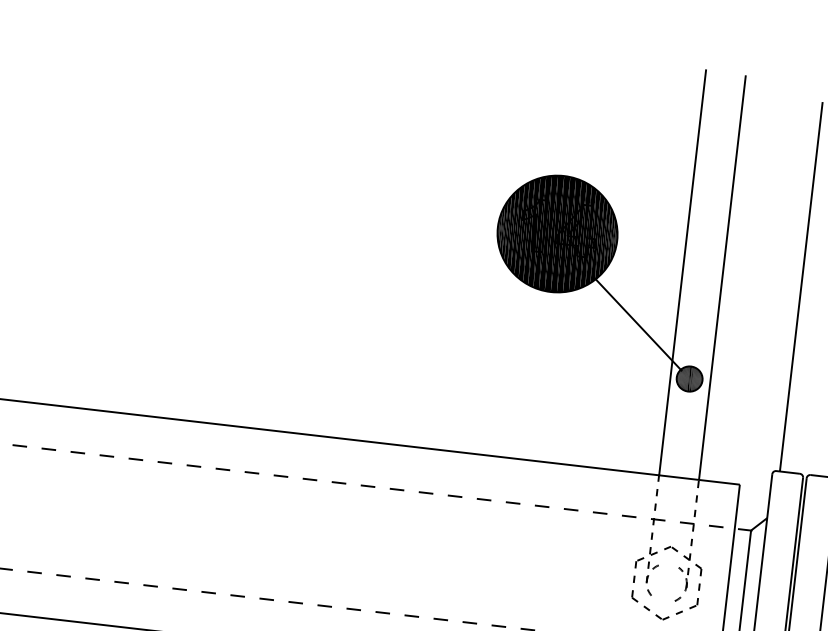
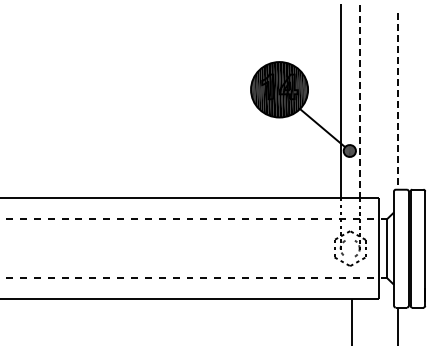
line: (721, 277) -> (359, 101), solid -> dashed
line: (801, 287) -> (397, 101), solid -> dashed

